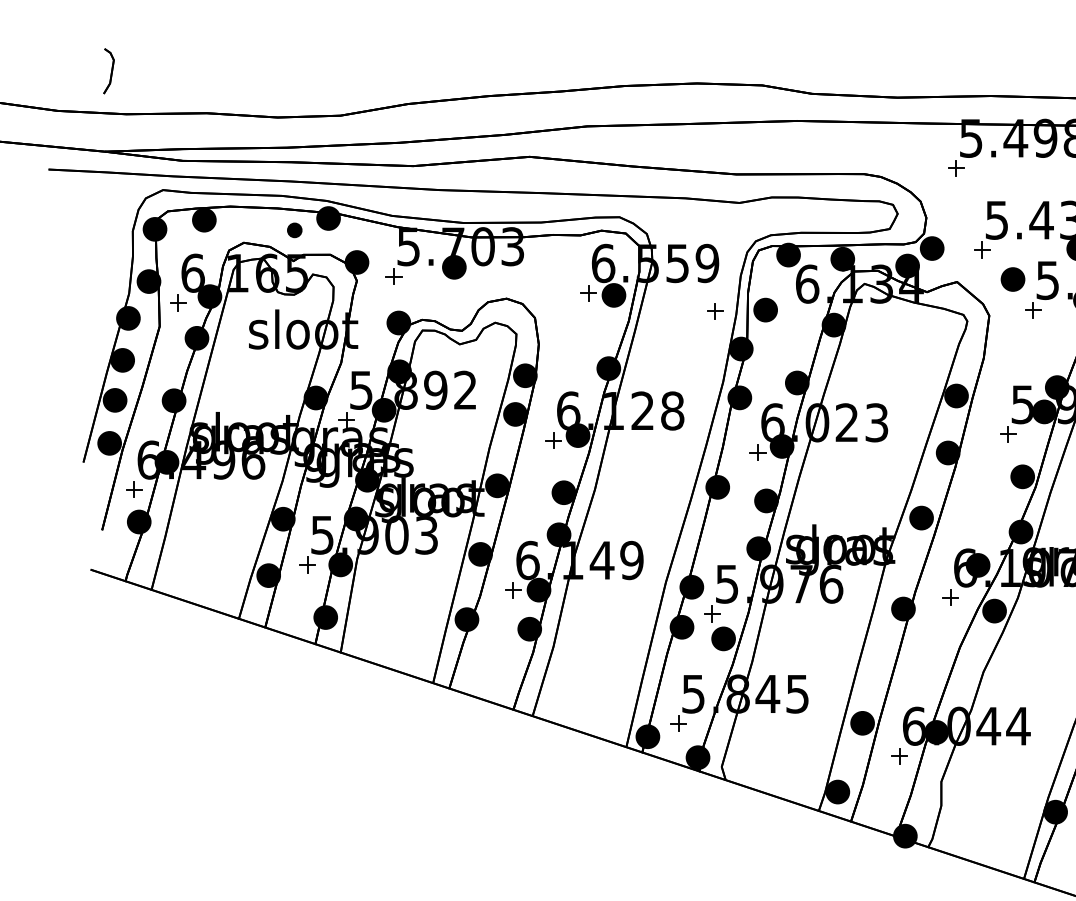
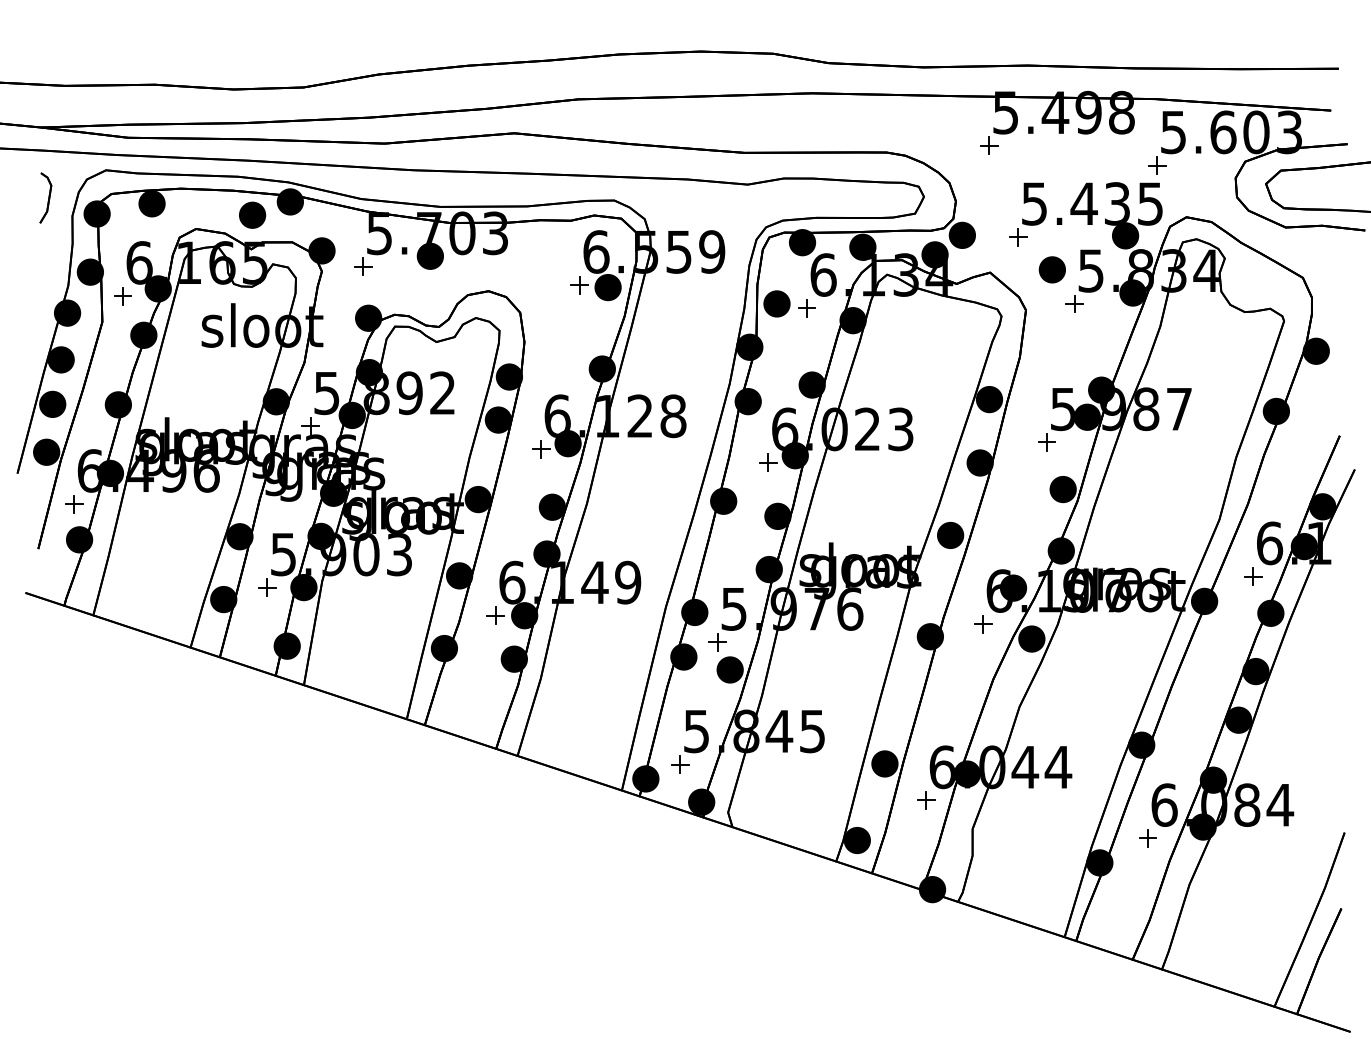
part: (108, 70) -> (45, 197), moved
part: (294, 229) -> (252, 214), size x1.67
part: (714, 311) -> (806, 308), moved

